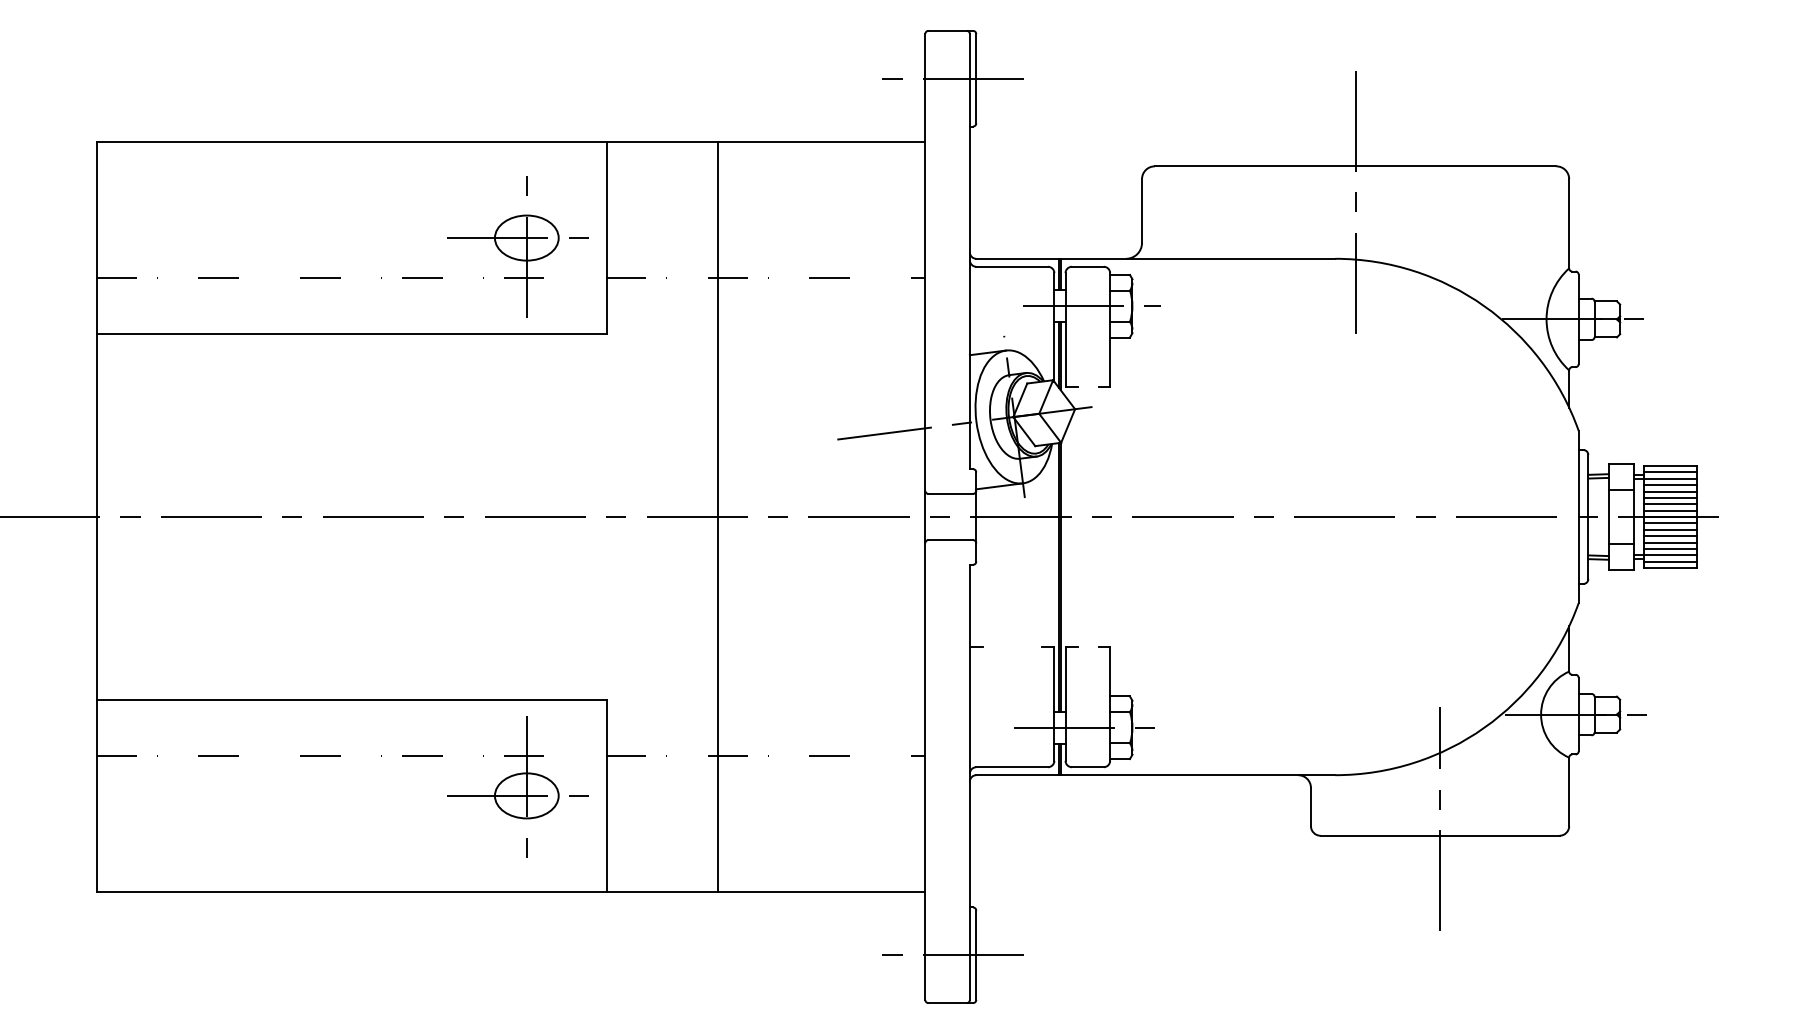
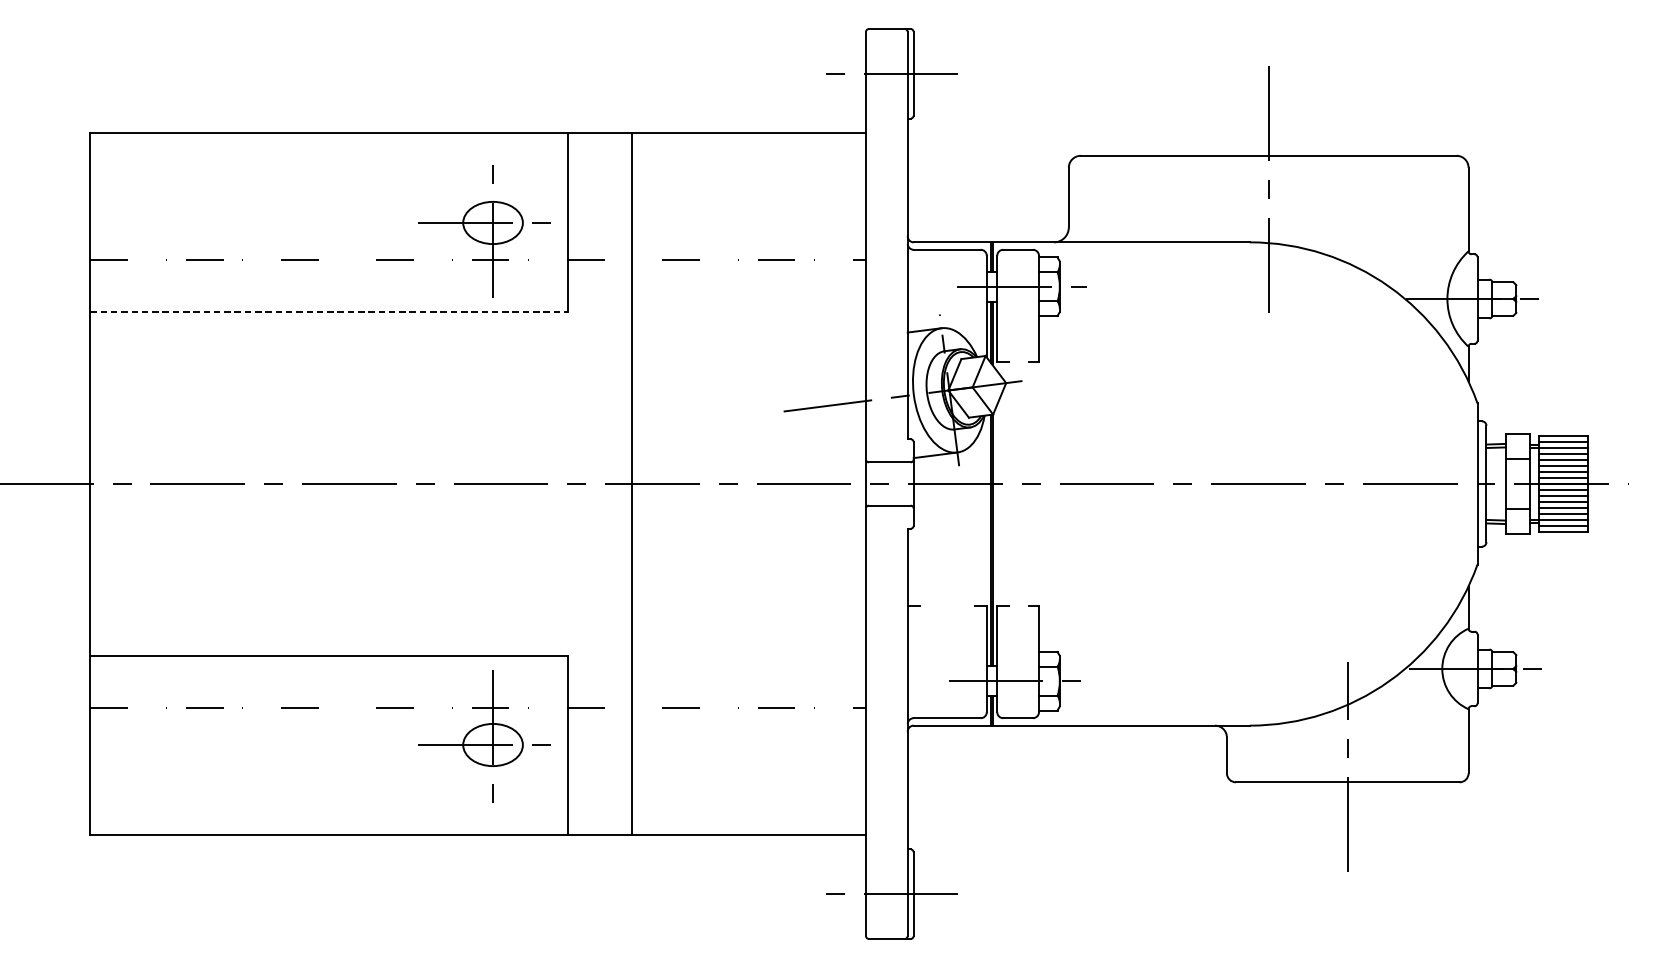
line: (352, 333) -> (329, 312), solid -> dashed
line: (718, 516) -> (632, 483), moved

